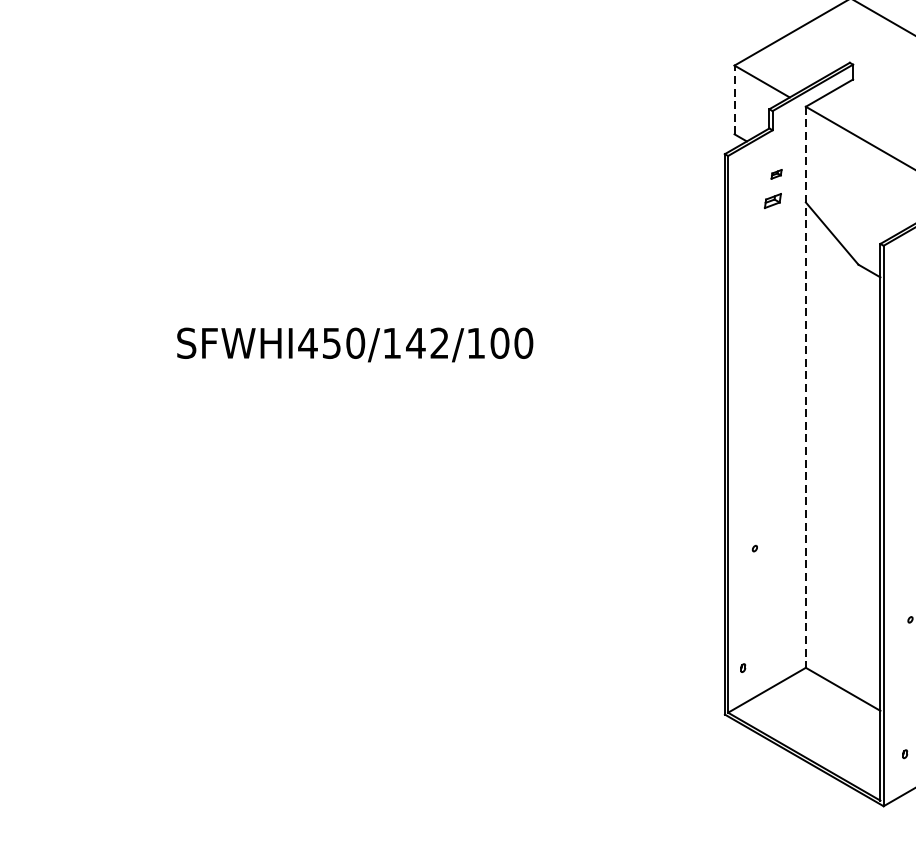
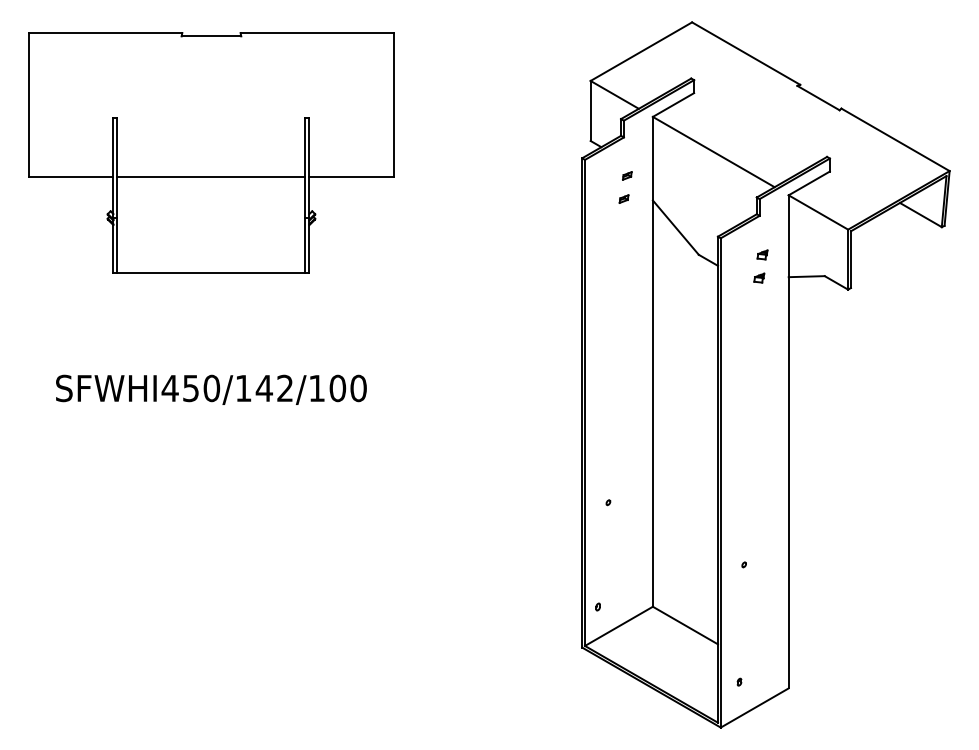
line: (734, 99) -> (590, 110), dashed -> solid
part: (300, 147) -> (211, 152), added
part: (772, 200) -> (623, 198), size x0.62
text: (355, 344) -> (211, 389), moved
line: (805, 386) -> (652, 361), dashed -> solid

